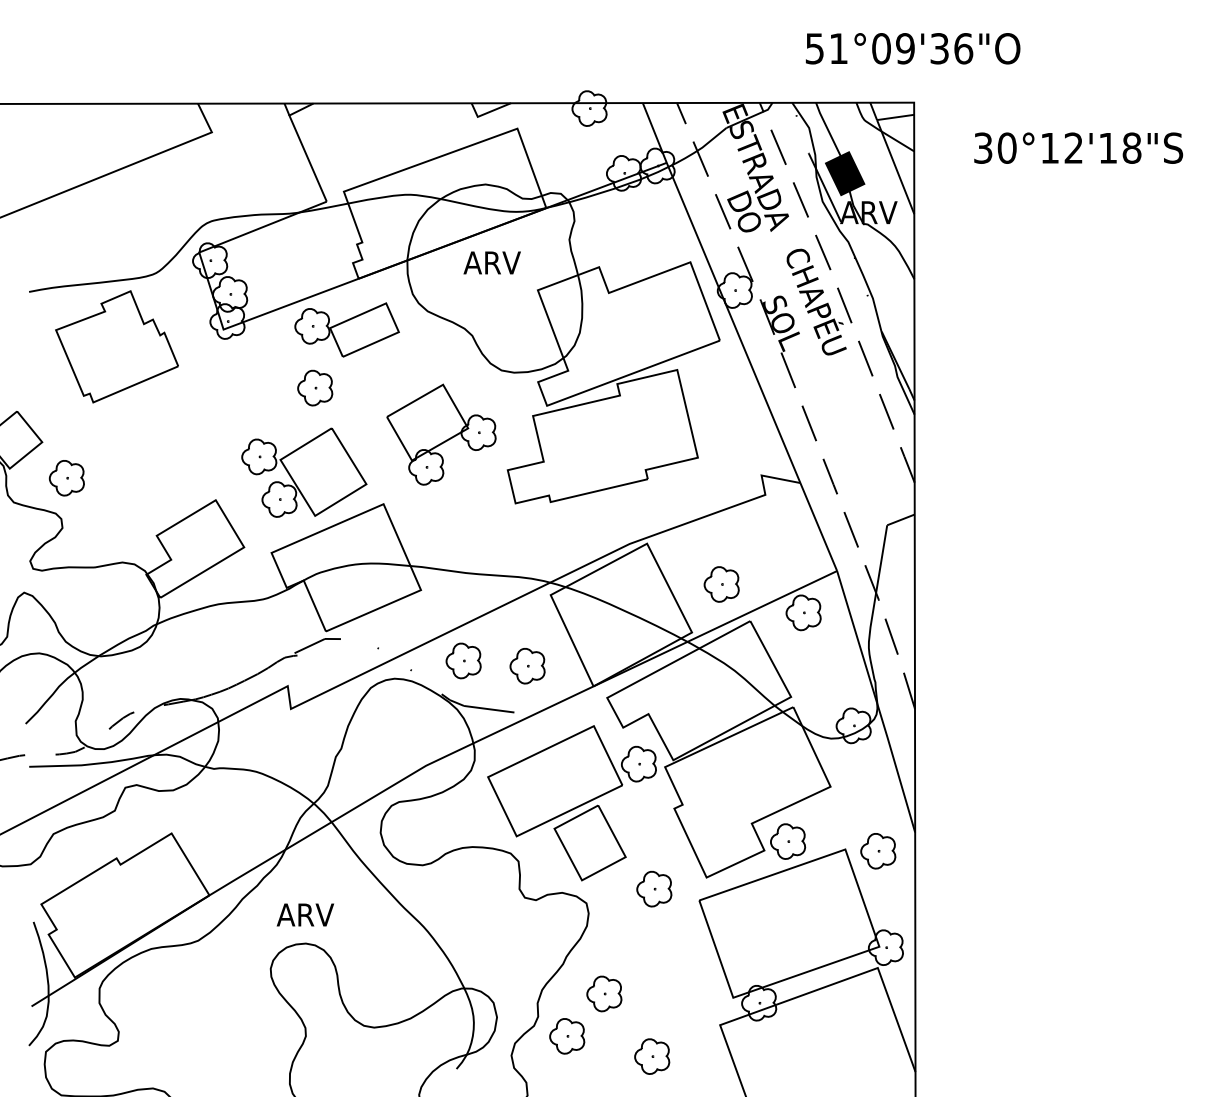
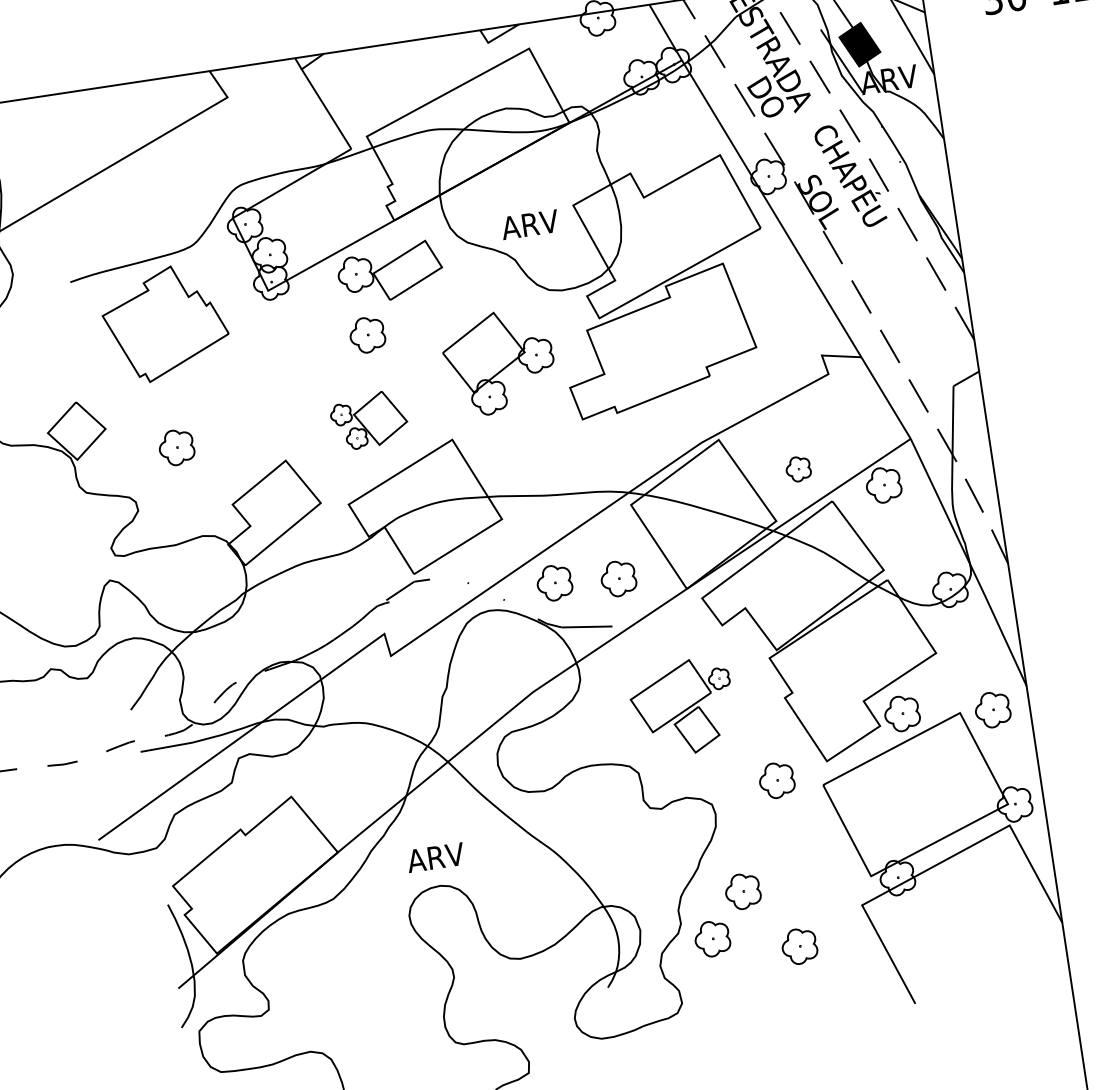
text: (491, 262) -> (529, 224), moved
part: (304, 472) -> (369, 420), size x0.6
part: (66, 478) -> (176, 447), moved
part: (721, 584) -> (798, 469), size x0.7
part: (571, 803) -> (682, 708), size x0.6

